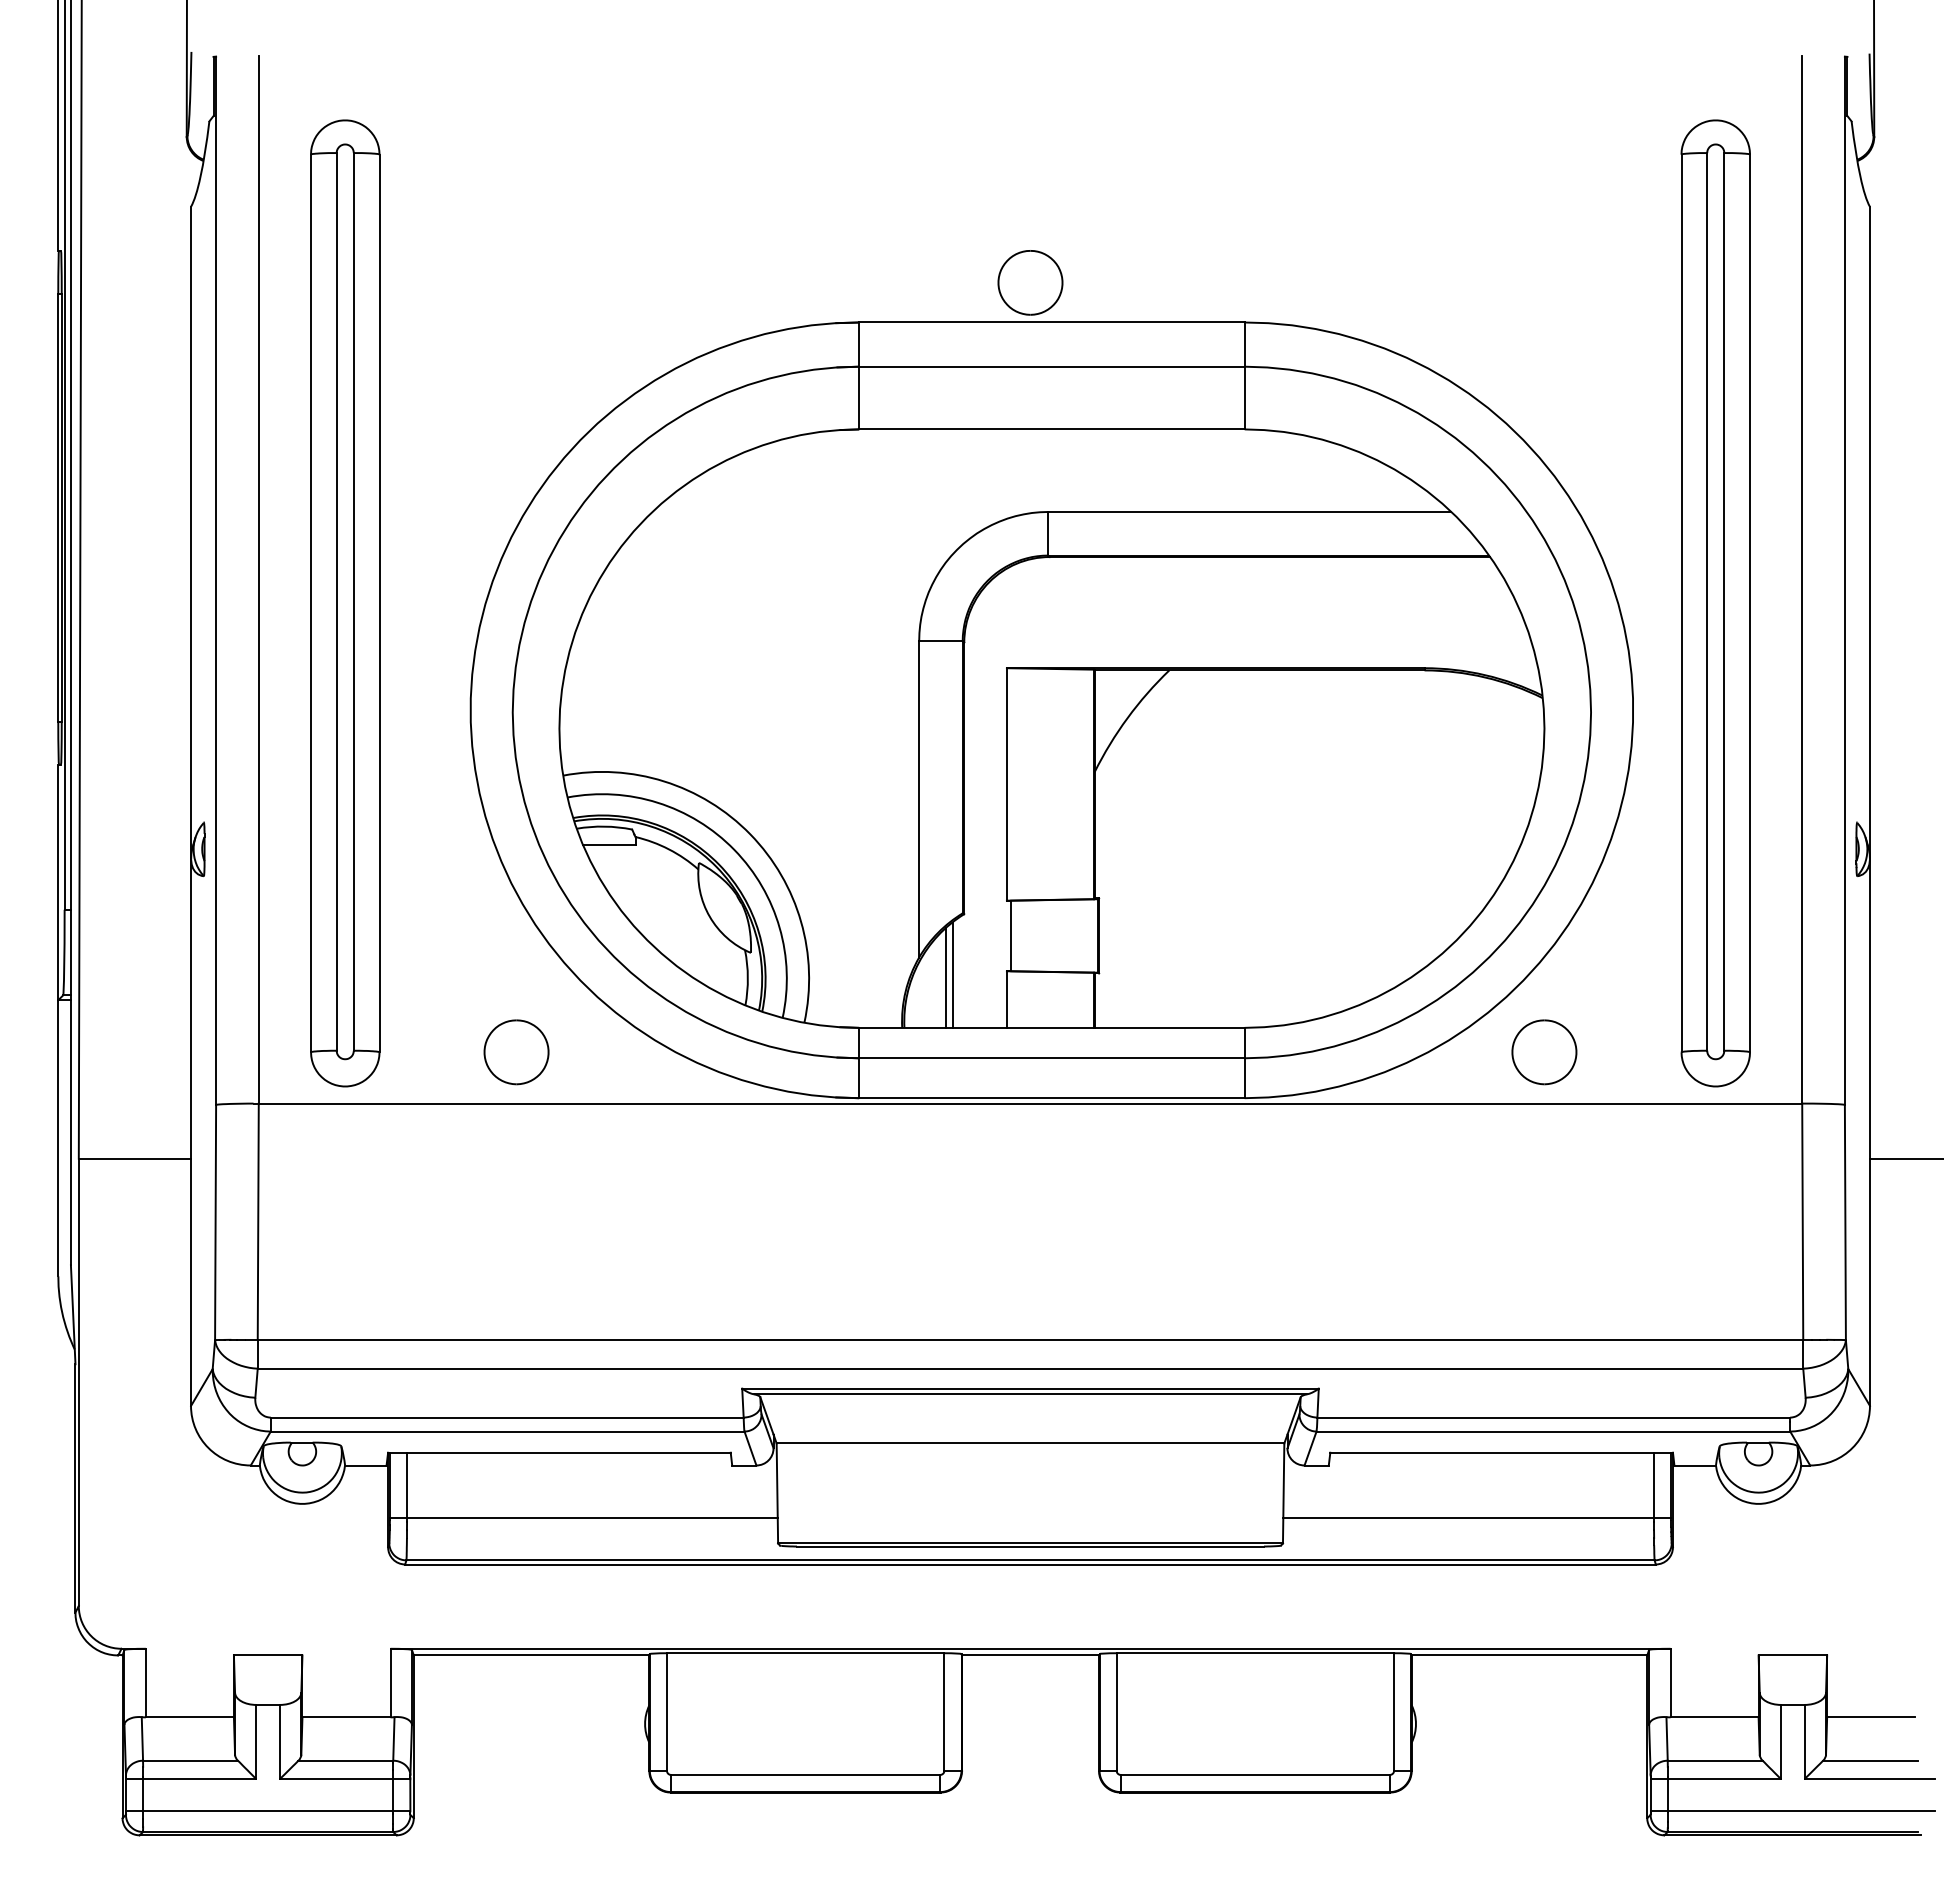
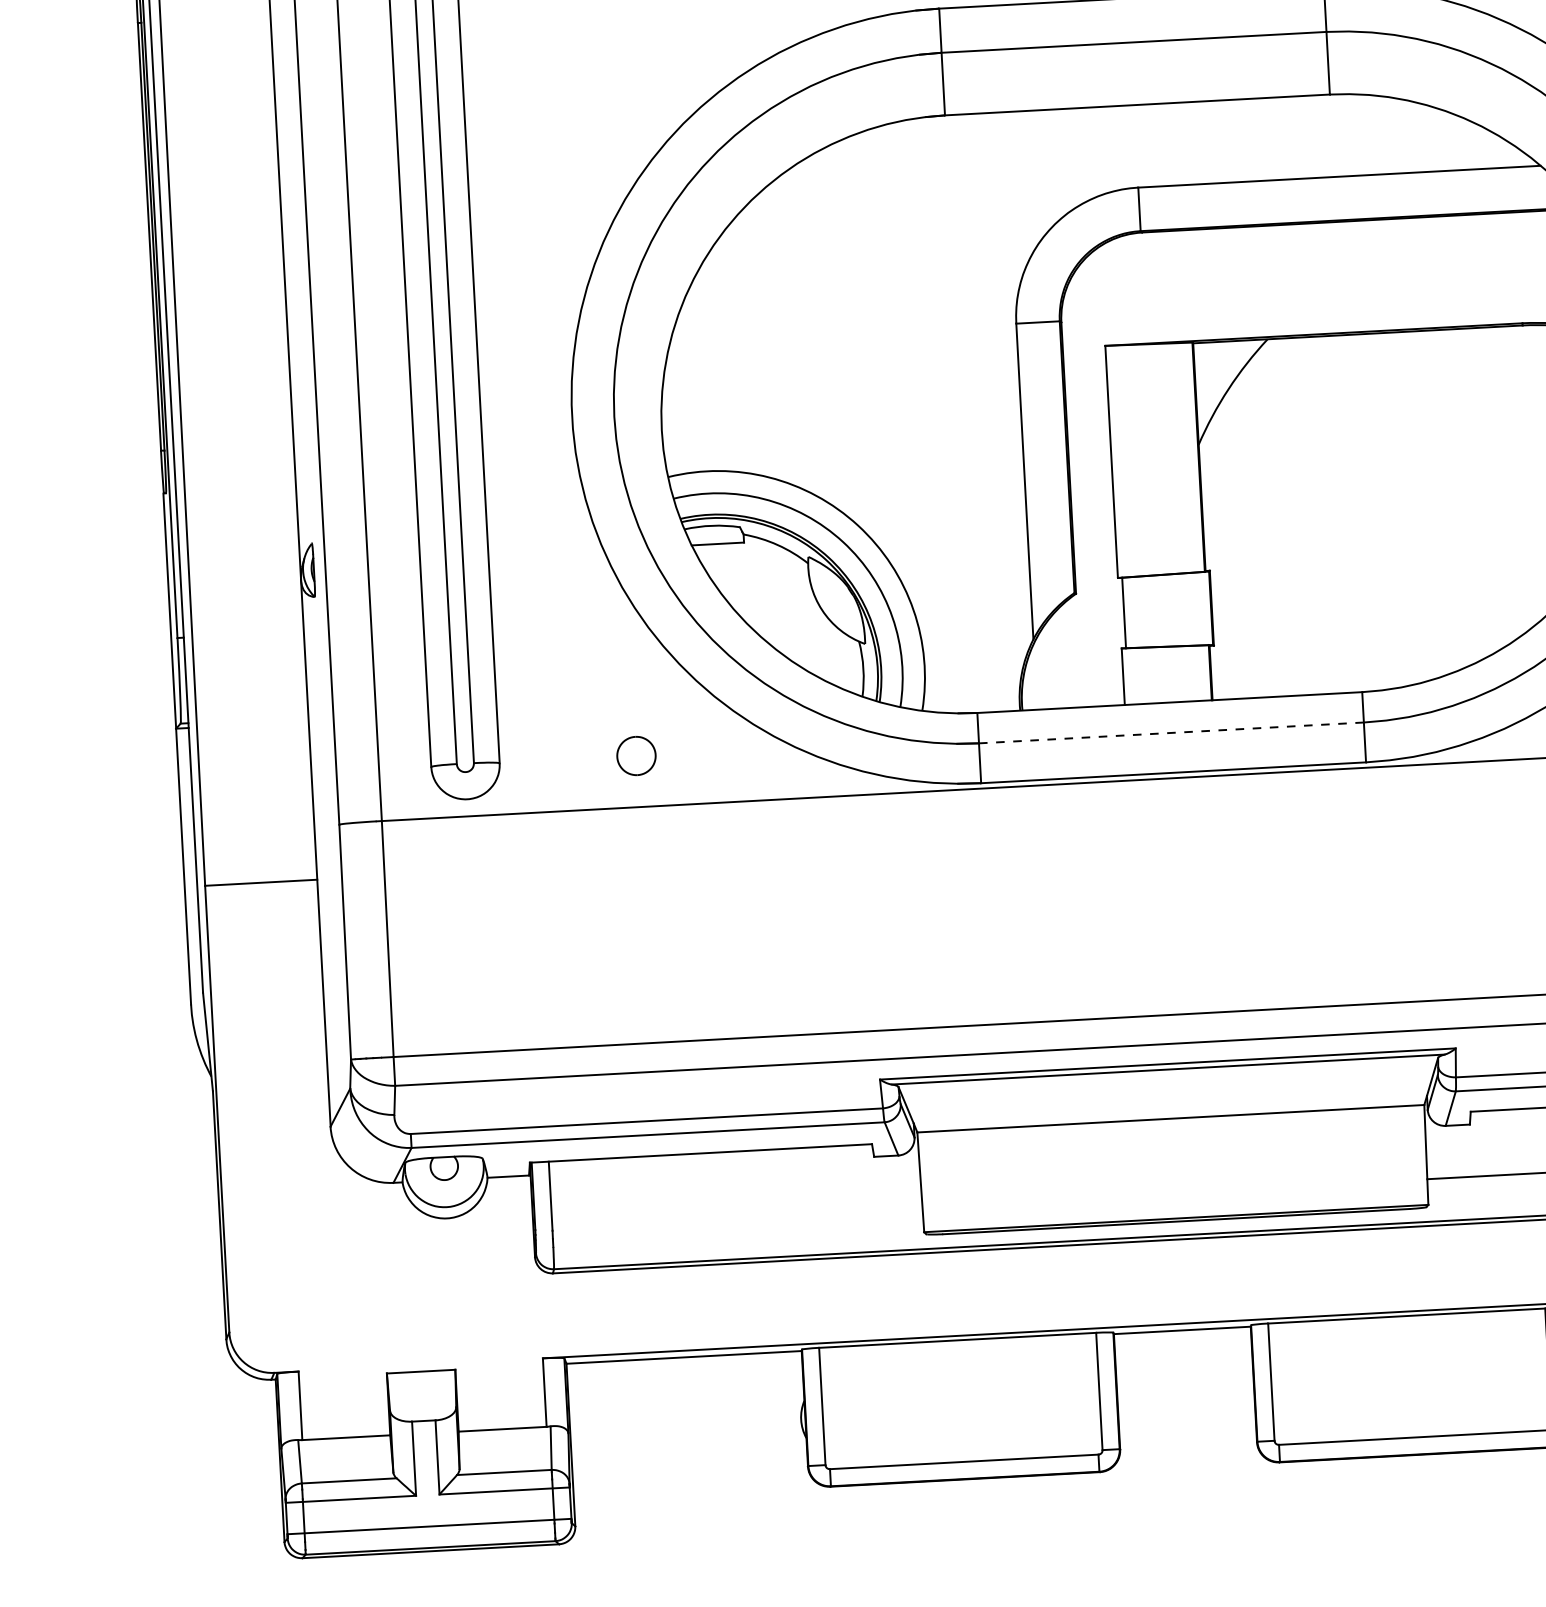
line: (952, 974) -> (1067, 654), removed
line: (945, 977) -> (1060, 658), removed
part: (516, 1052) -> (636, 756), size x0.6
line: (1051, 1058) -> (1170, 733), solid -> dashed
line: (583, 1517) -> (728, 1216), removed

